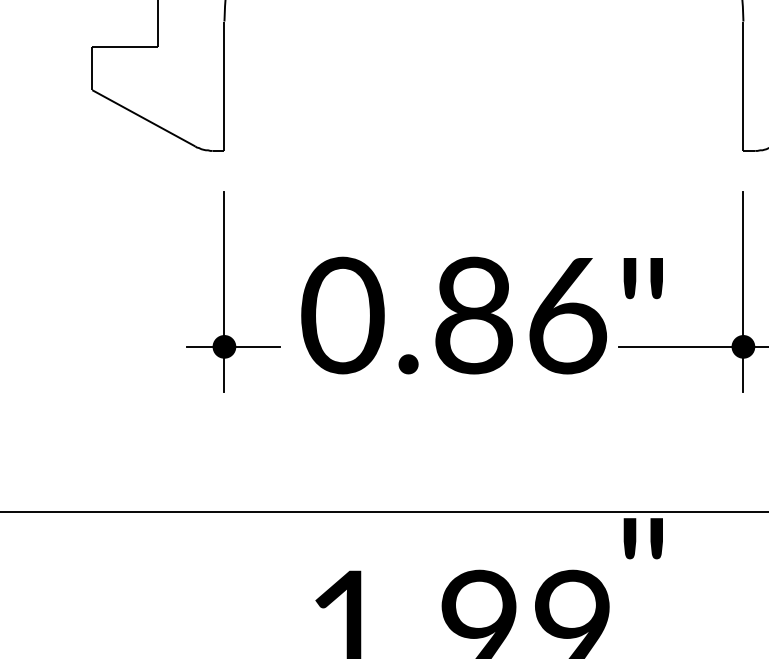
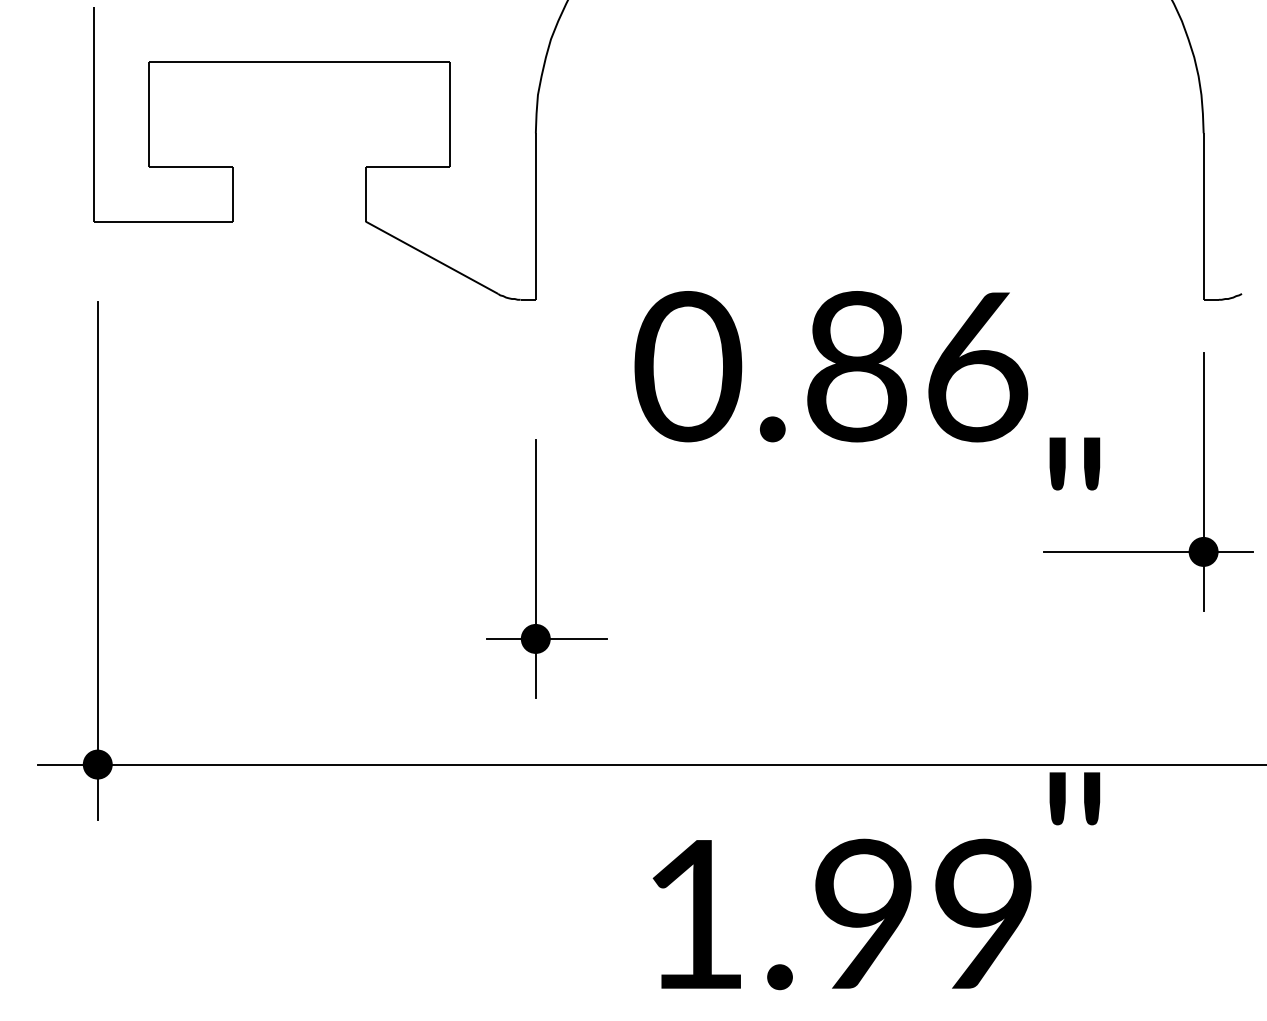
part: (224, 292) -> (536, 568), moved
text: (454, 315) -> (831, 366), moved

